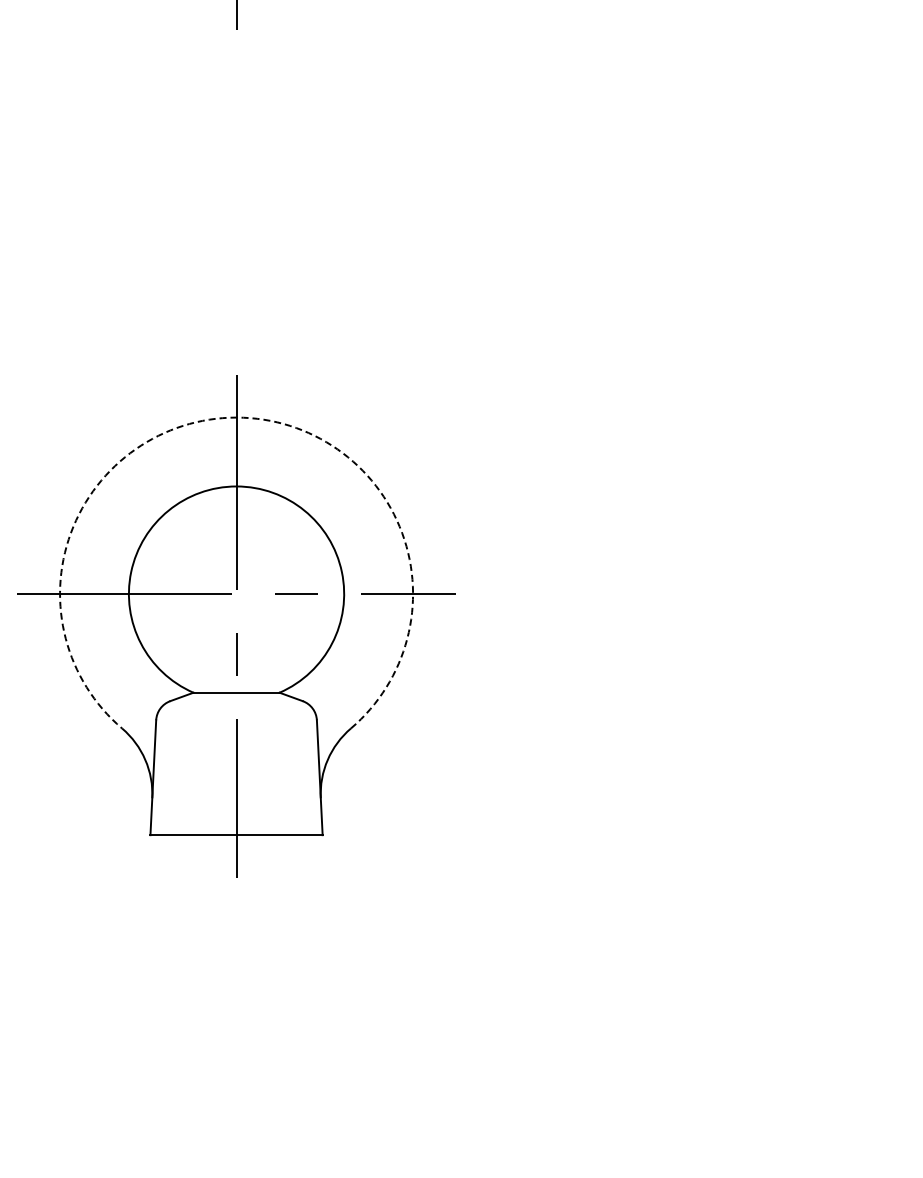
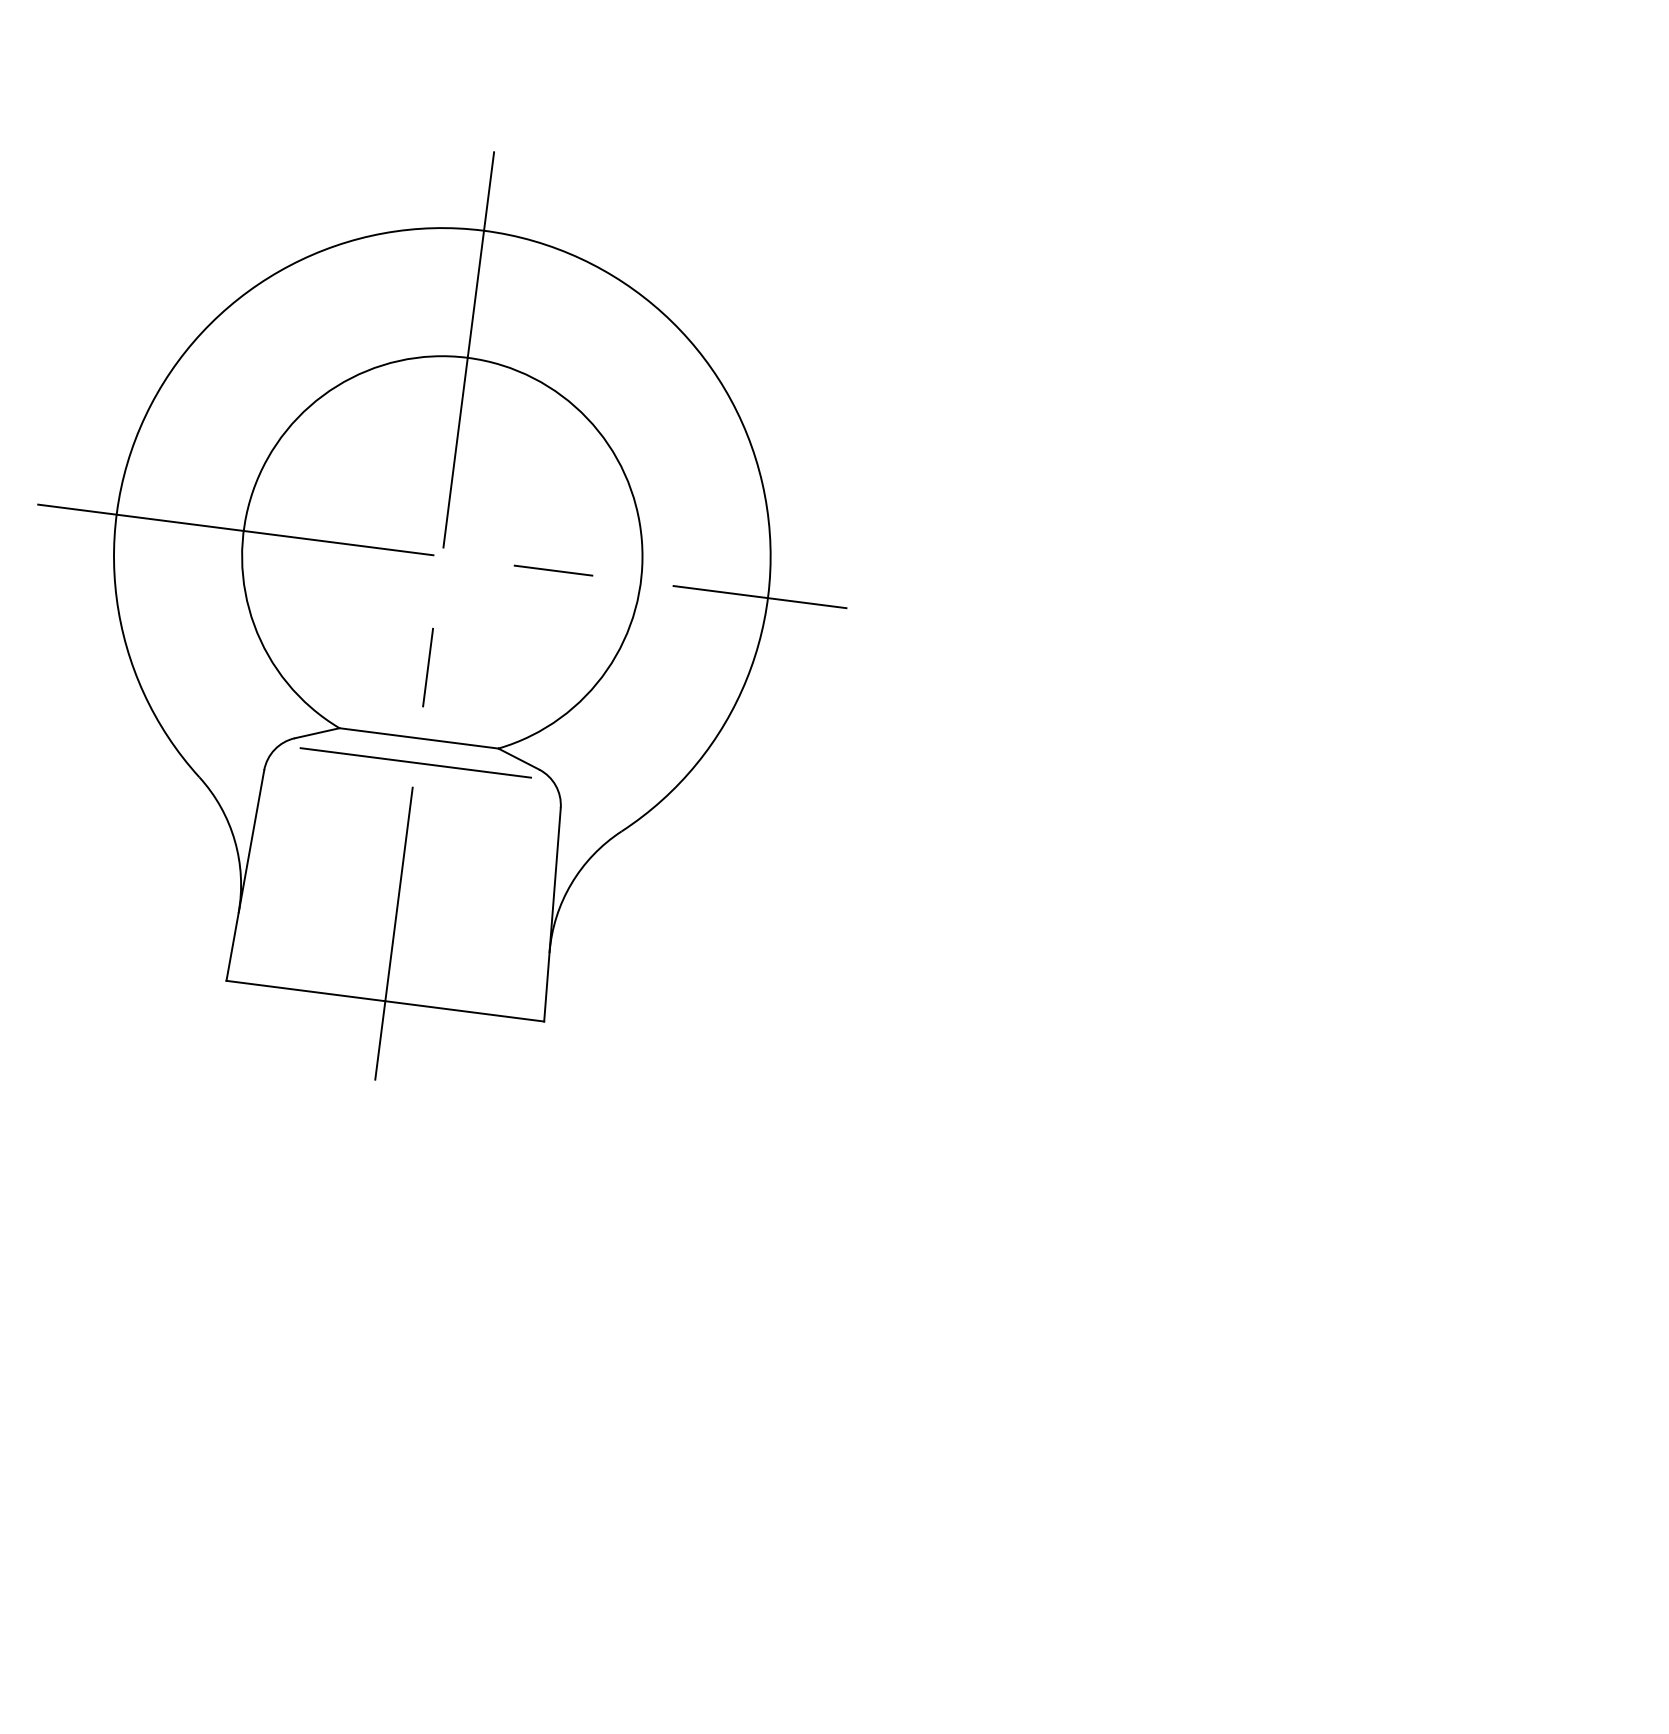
arc: (236, 417) -> (483, 230), dashed -> solid
line: (236, 706) -> (415, 763), added

